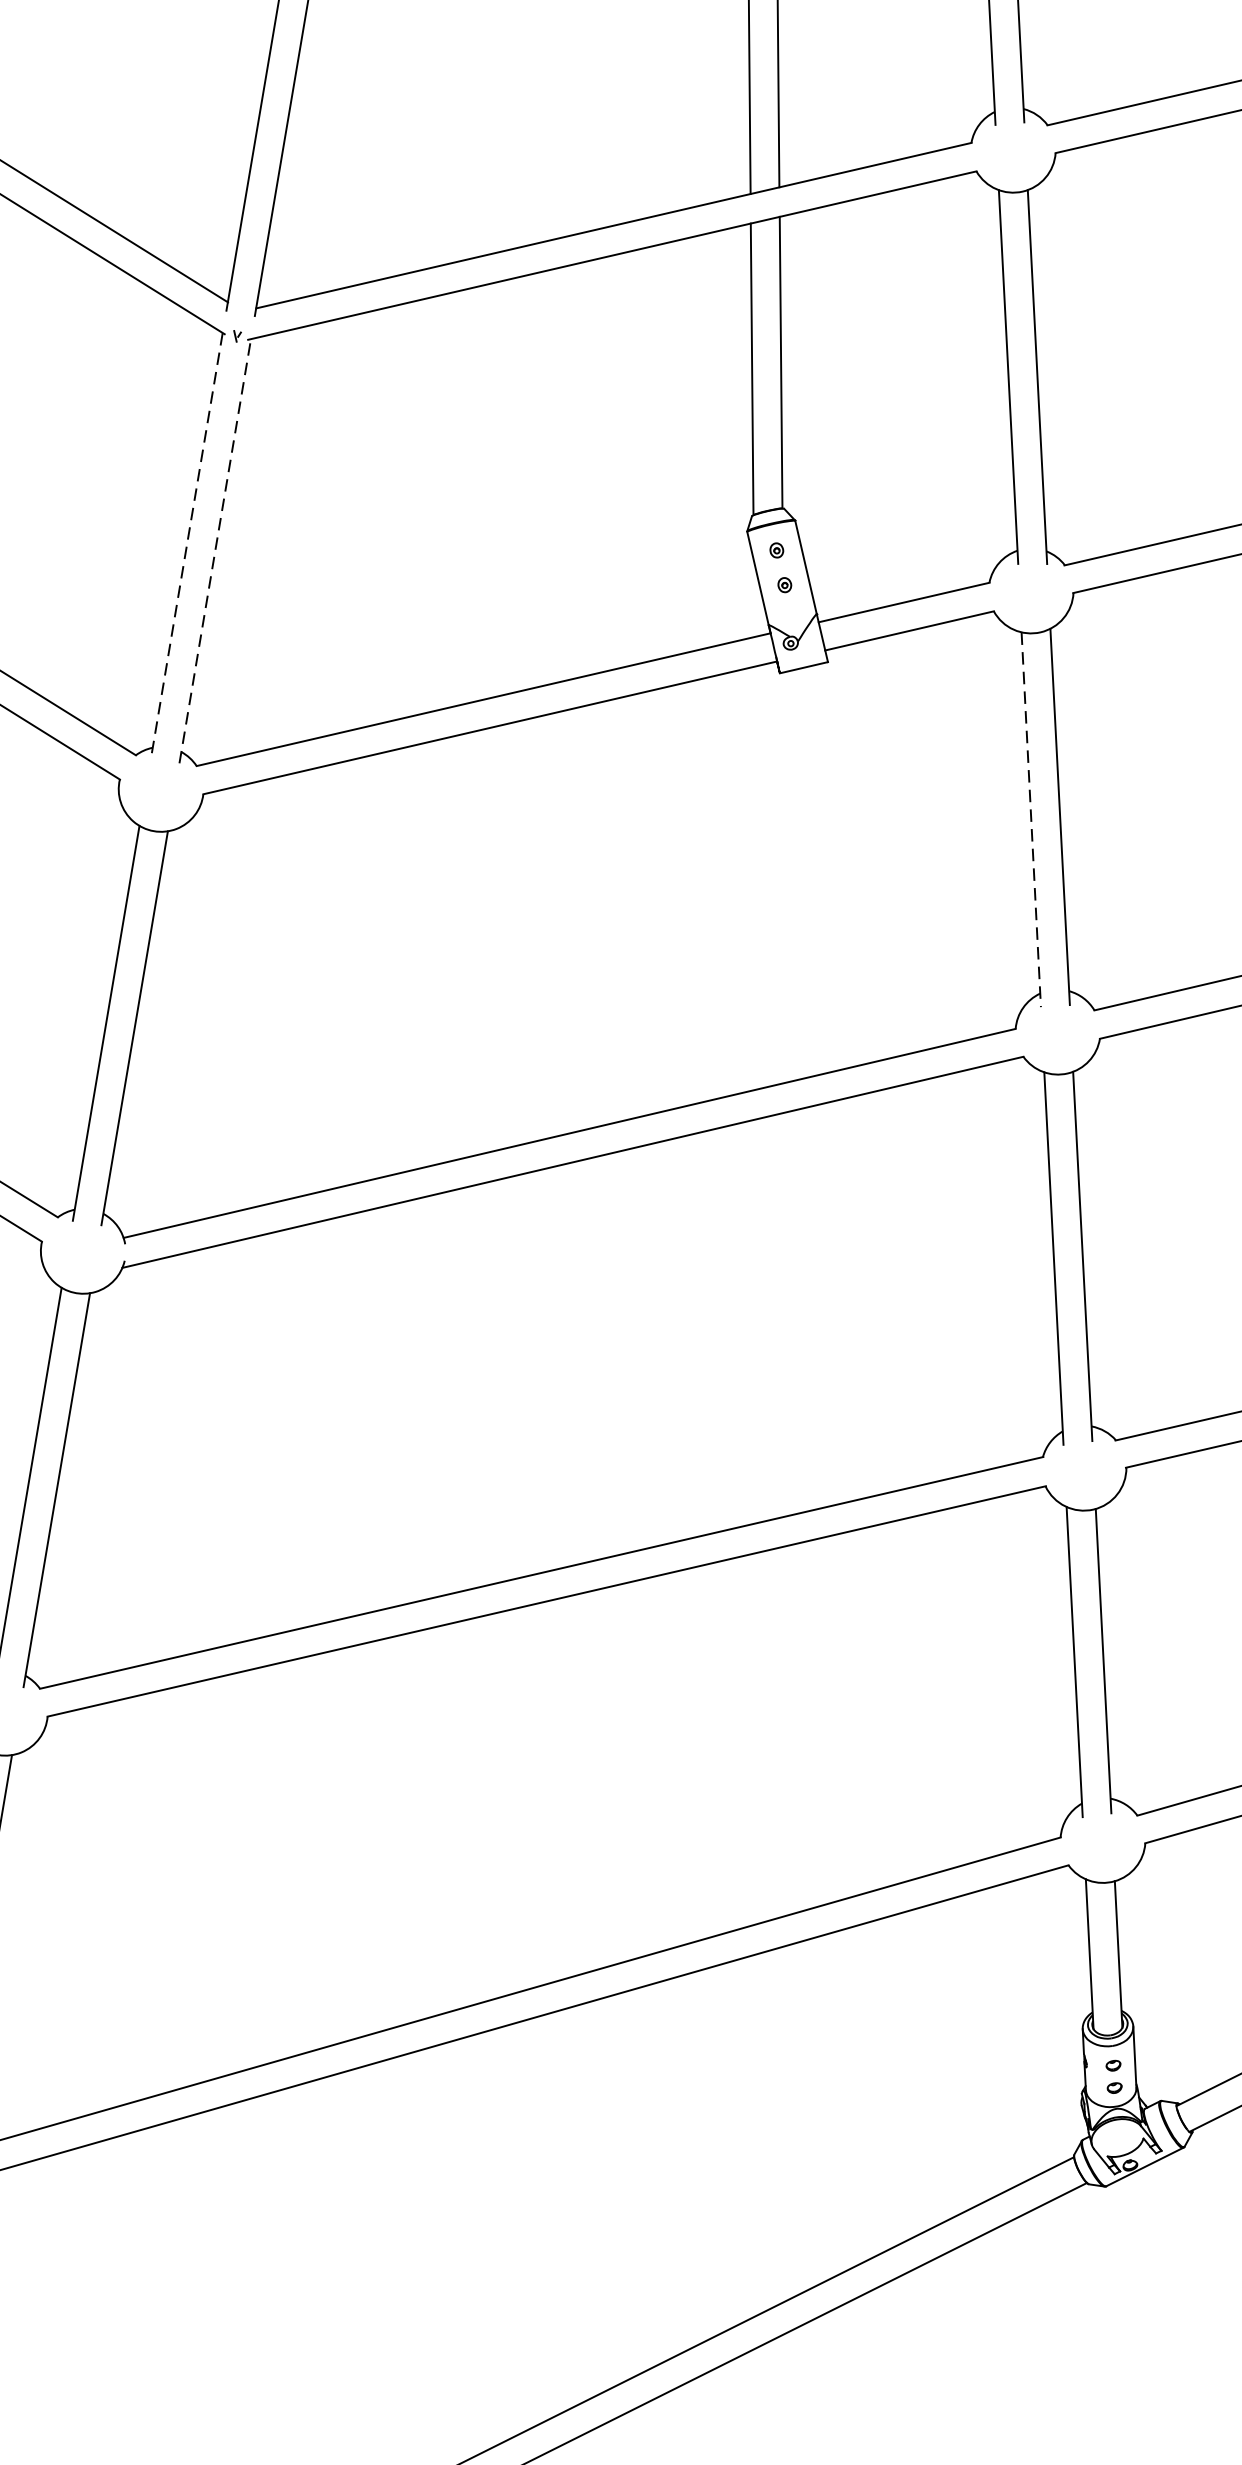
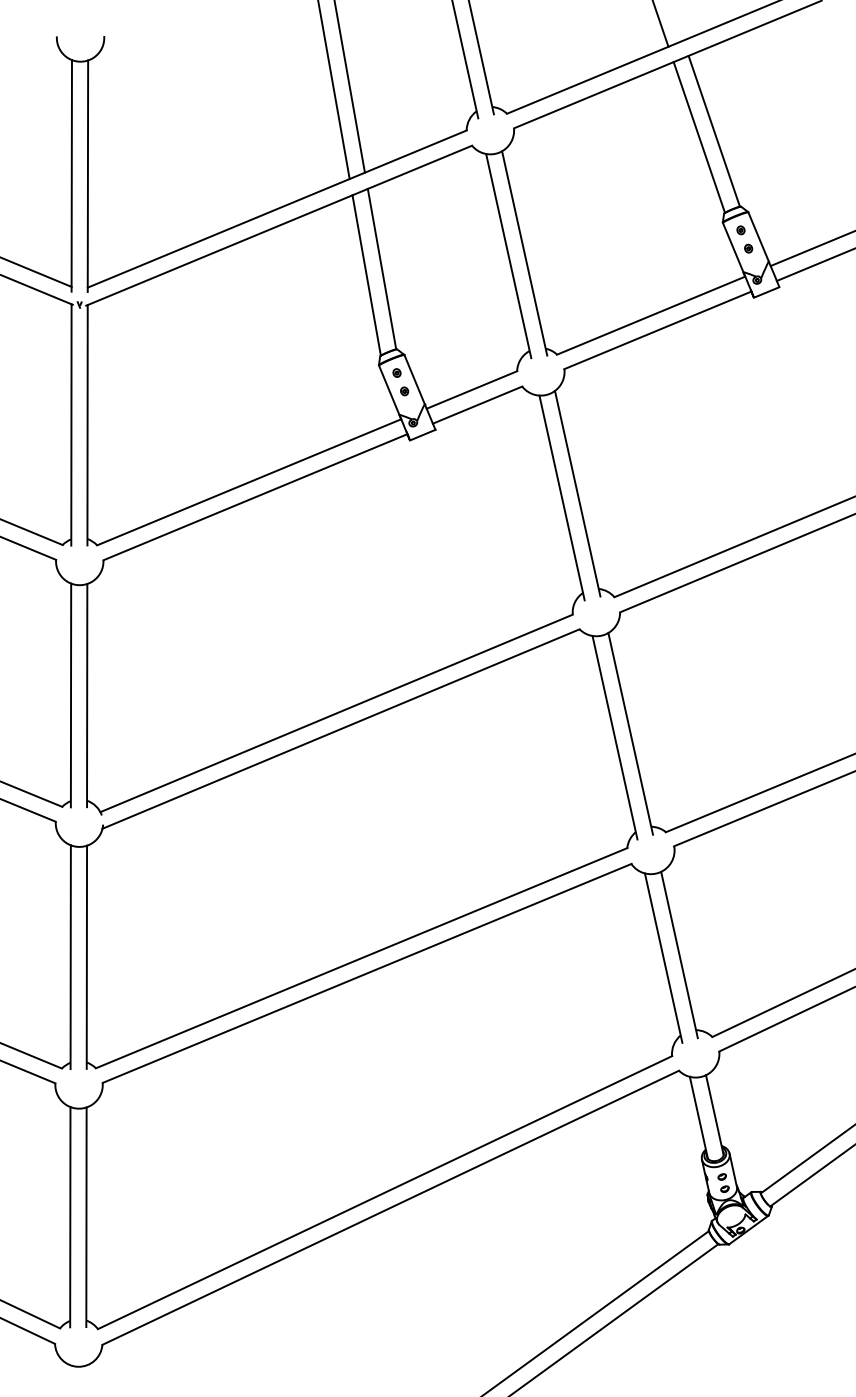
line: (186, 546) -> (71, 425), dashed -> solid
line: (215, 549) -> (87, 424), dashed -> solid
line: (1031, 820) -> (562, 498), dashed -> solid

